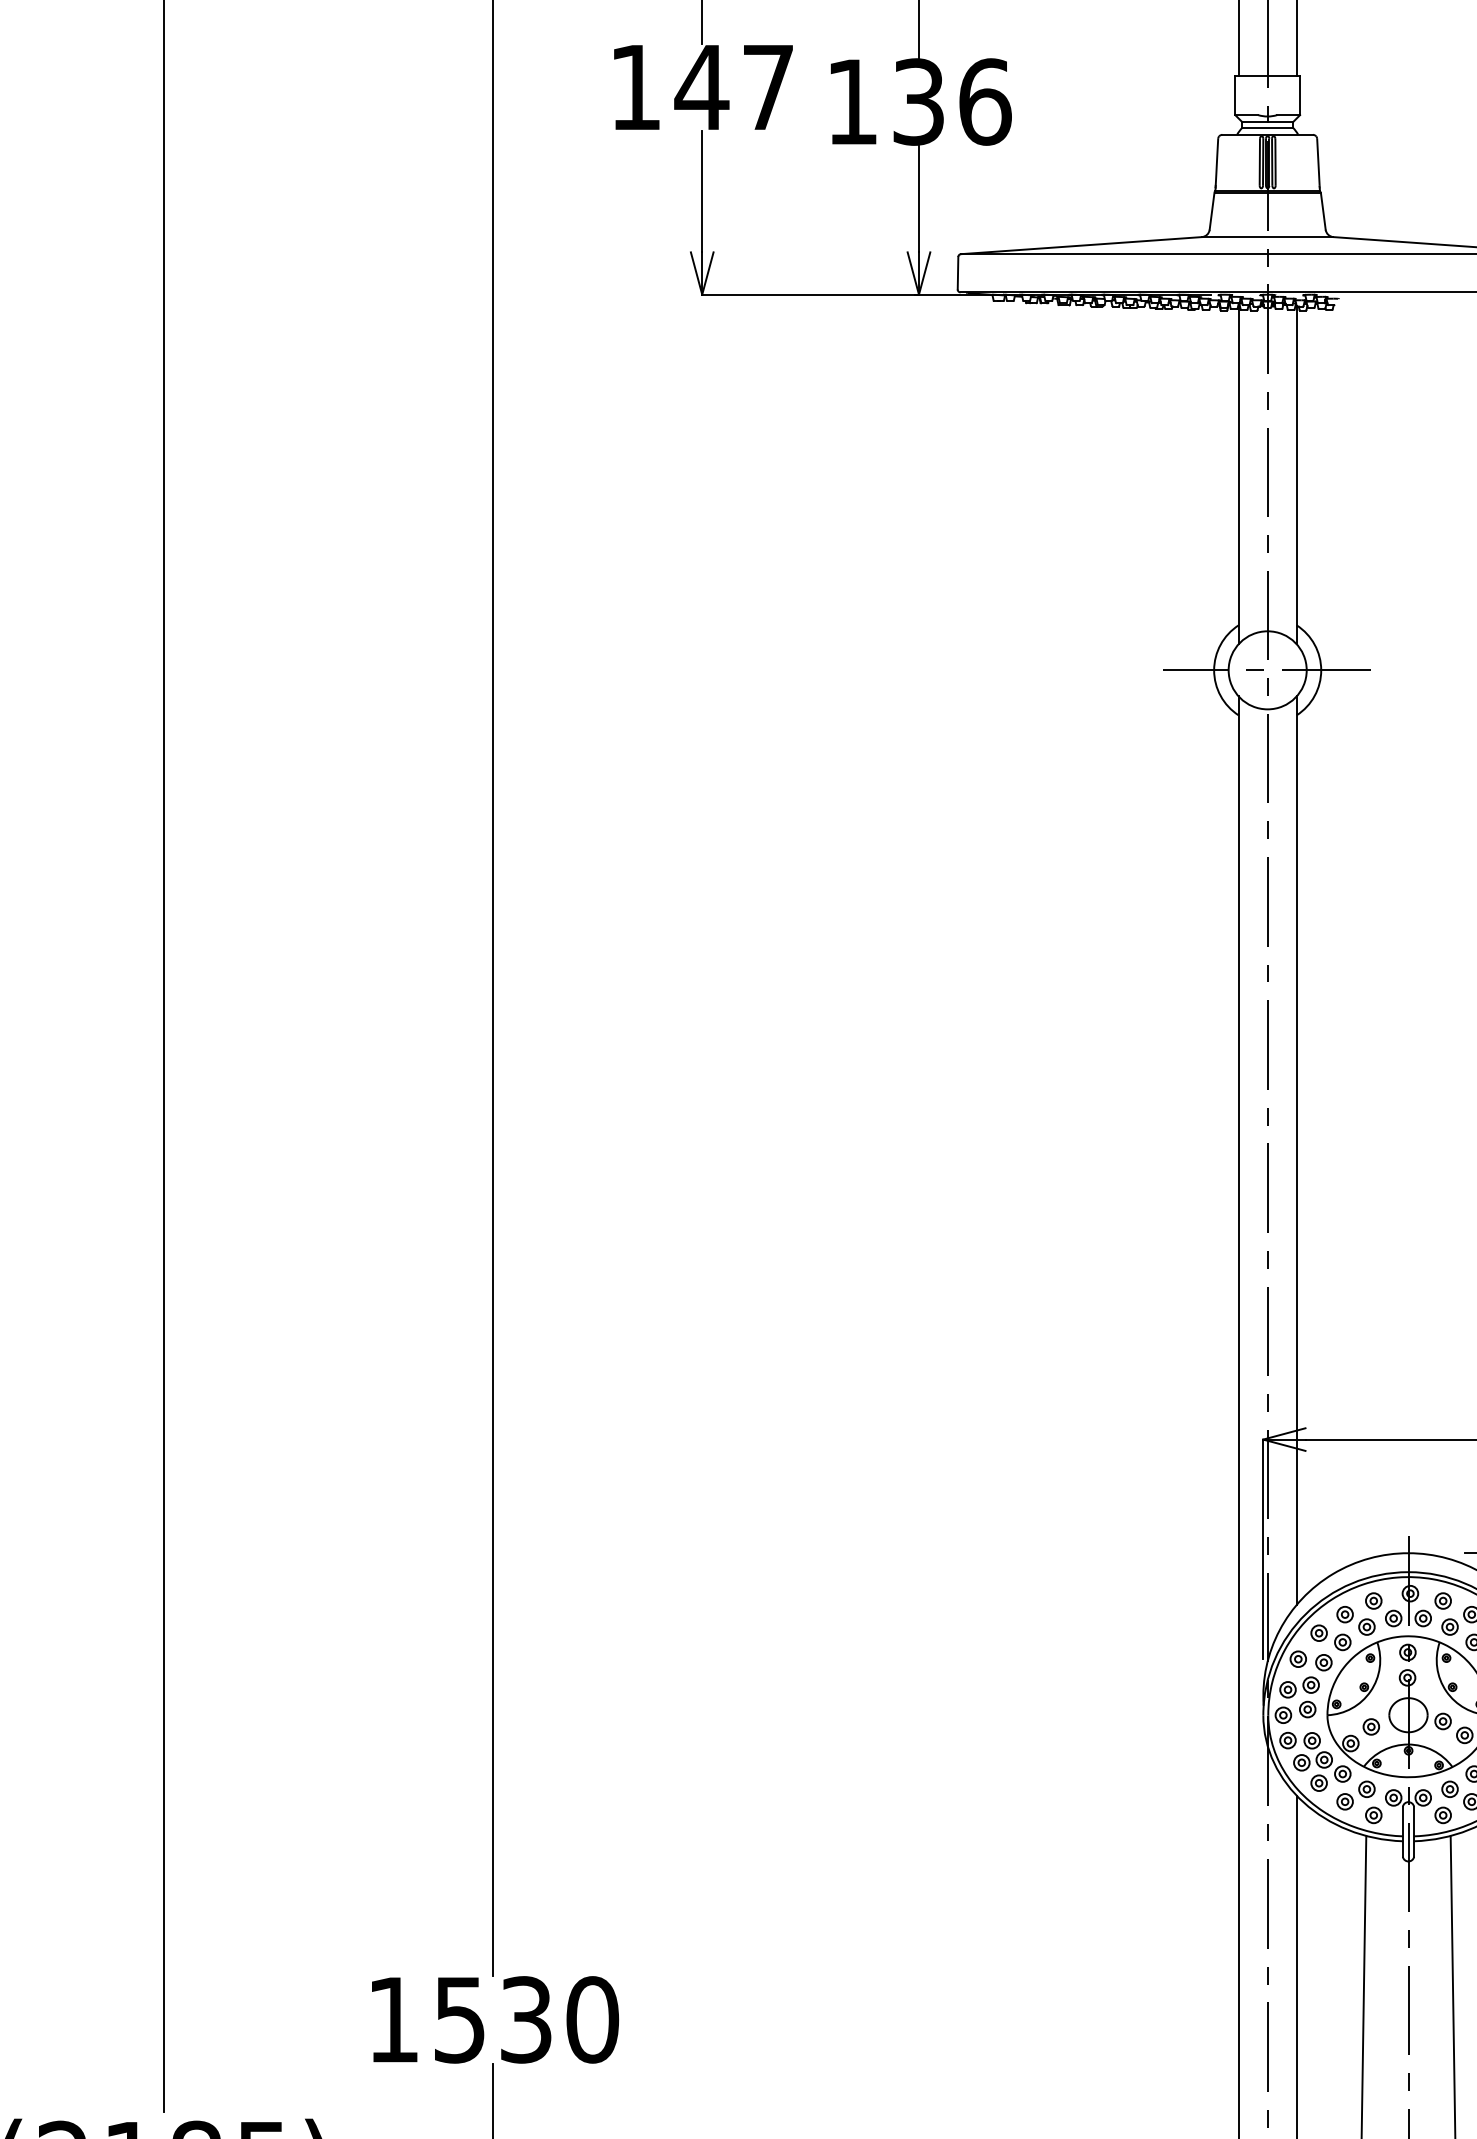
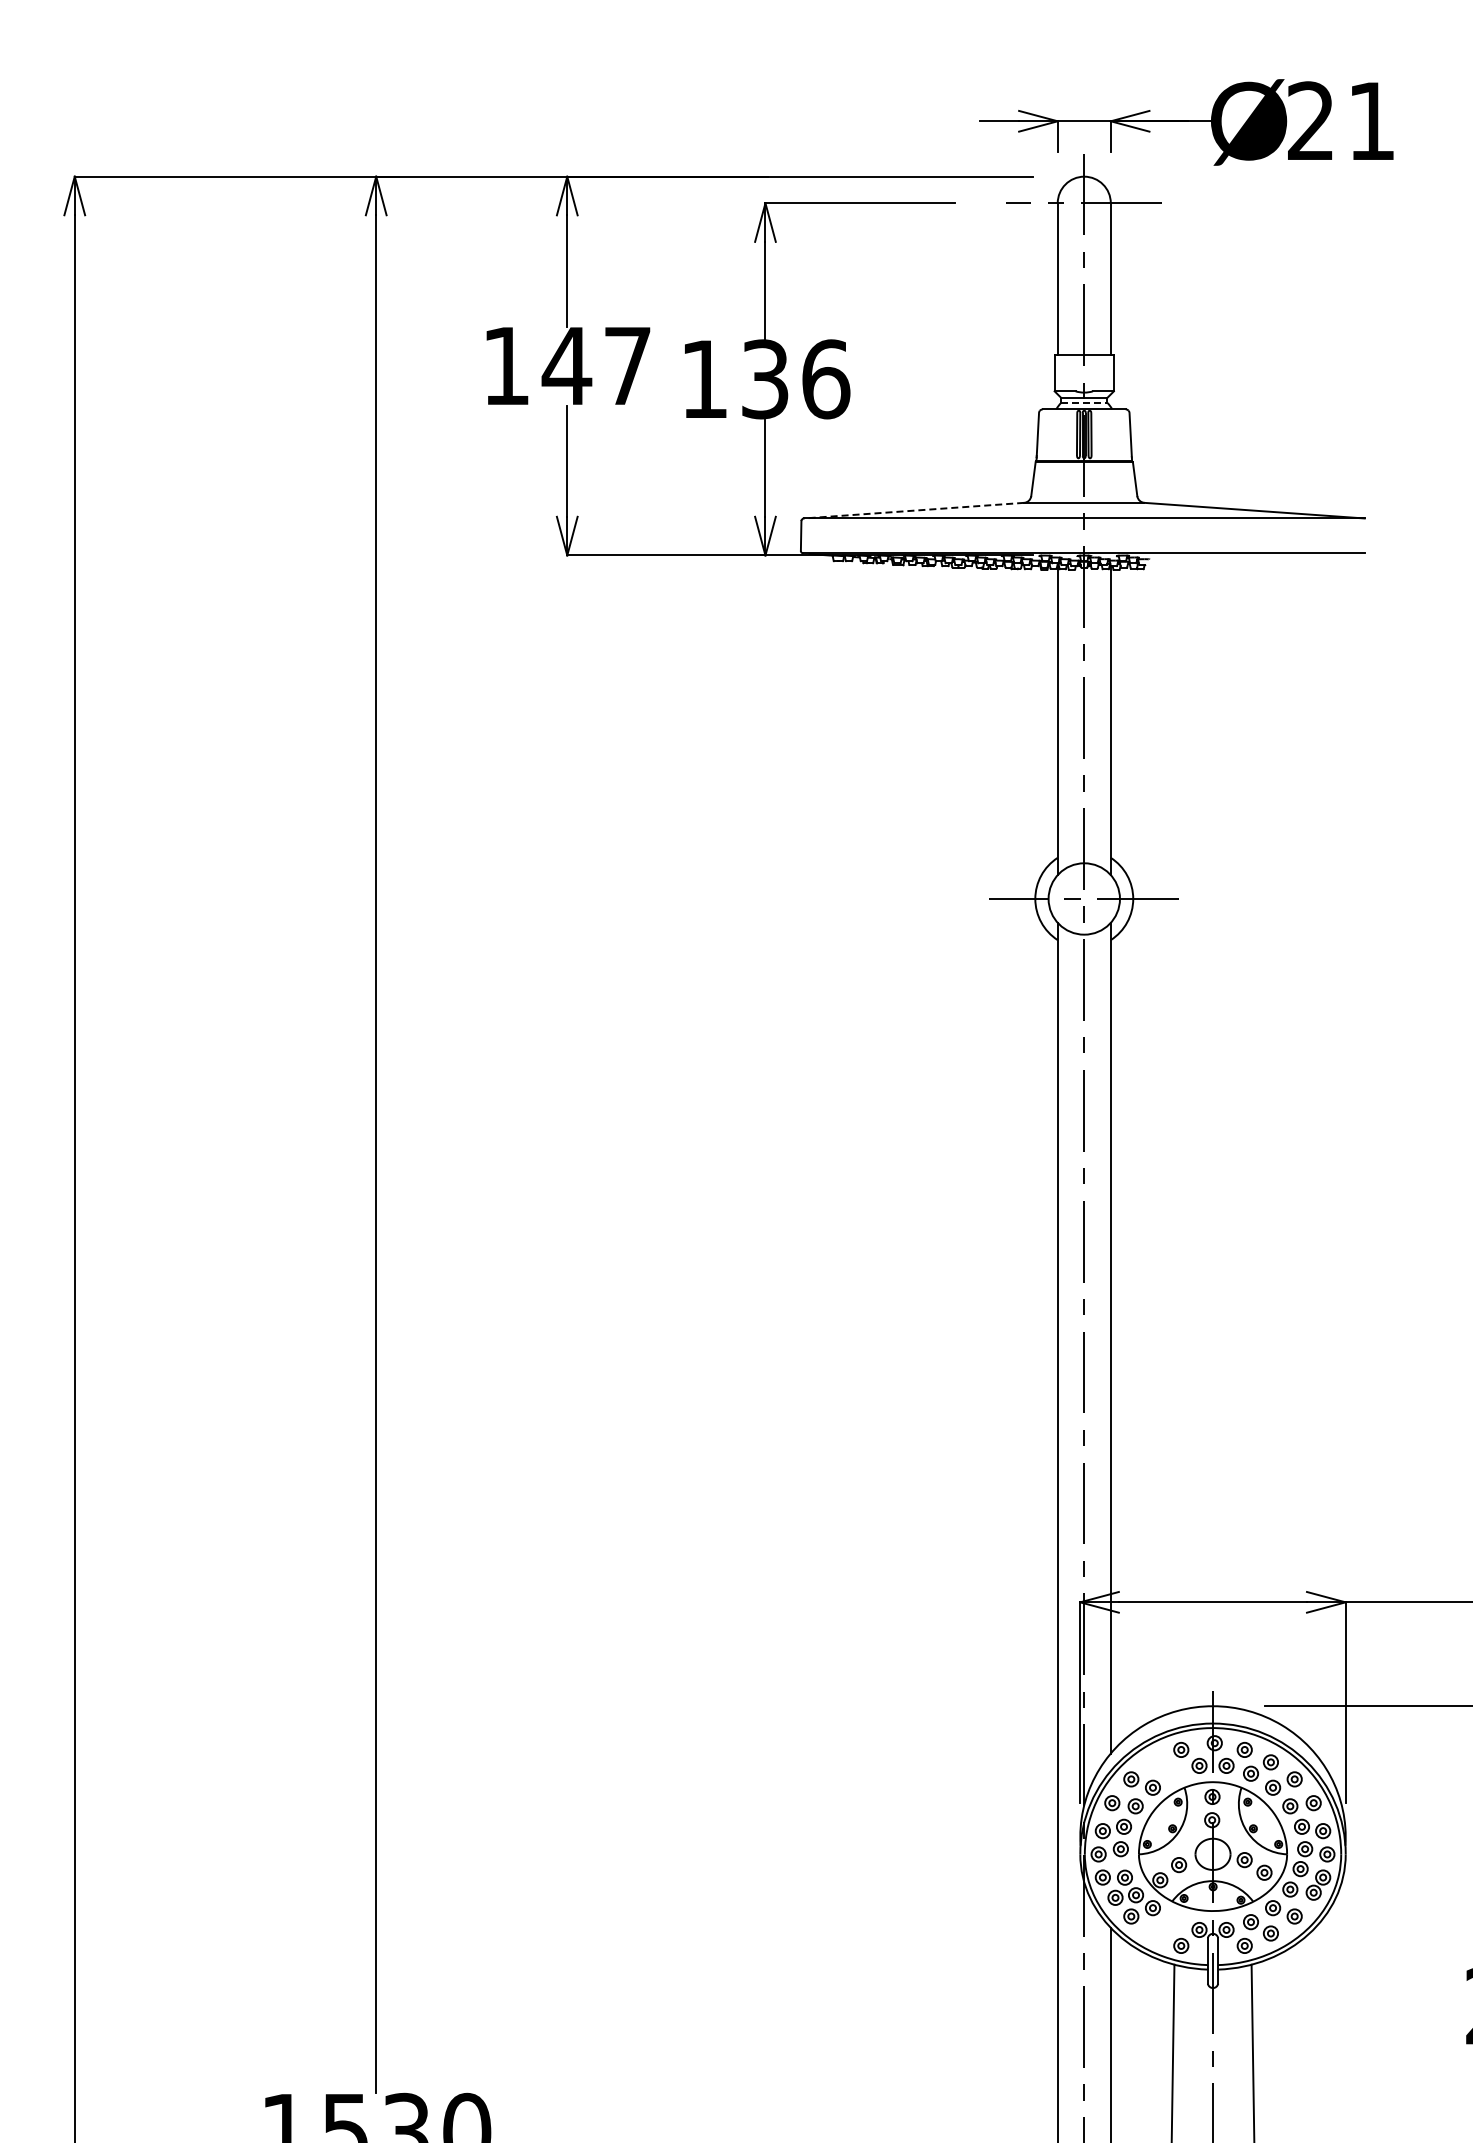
line: (1267, 127) -> (1084, 402), solid -> dashed
line: (1080, 245) -> (913, 510), solid -> dashed
part: (1355, 1620) -> (1164, 1767), removed
part: (1355, 1795) -> (1164, 1927), removed

